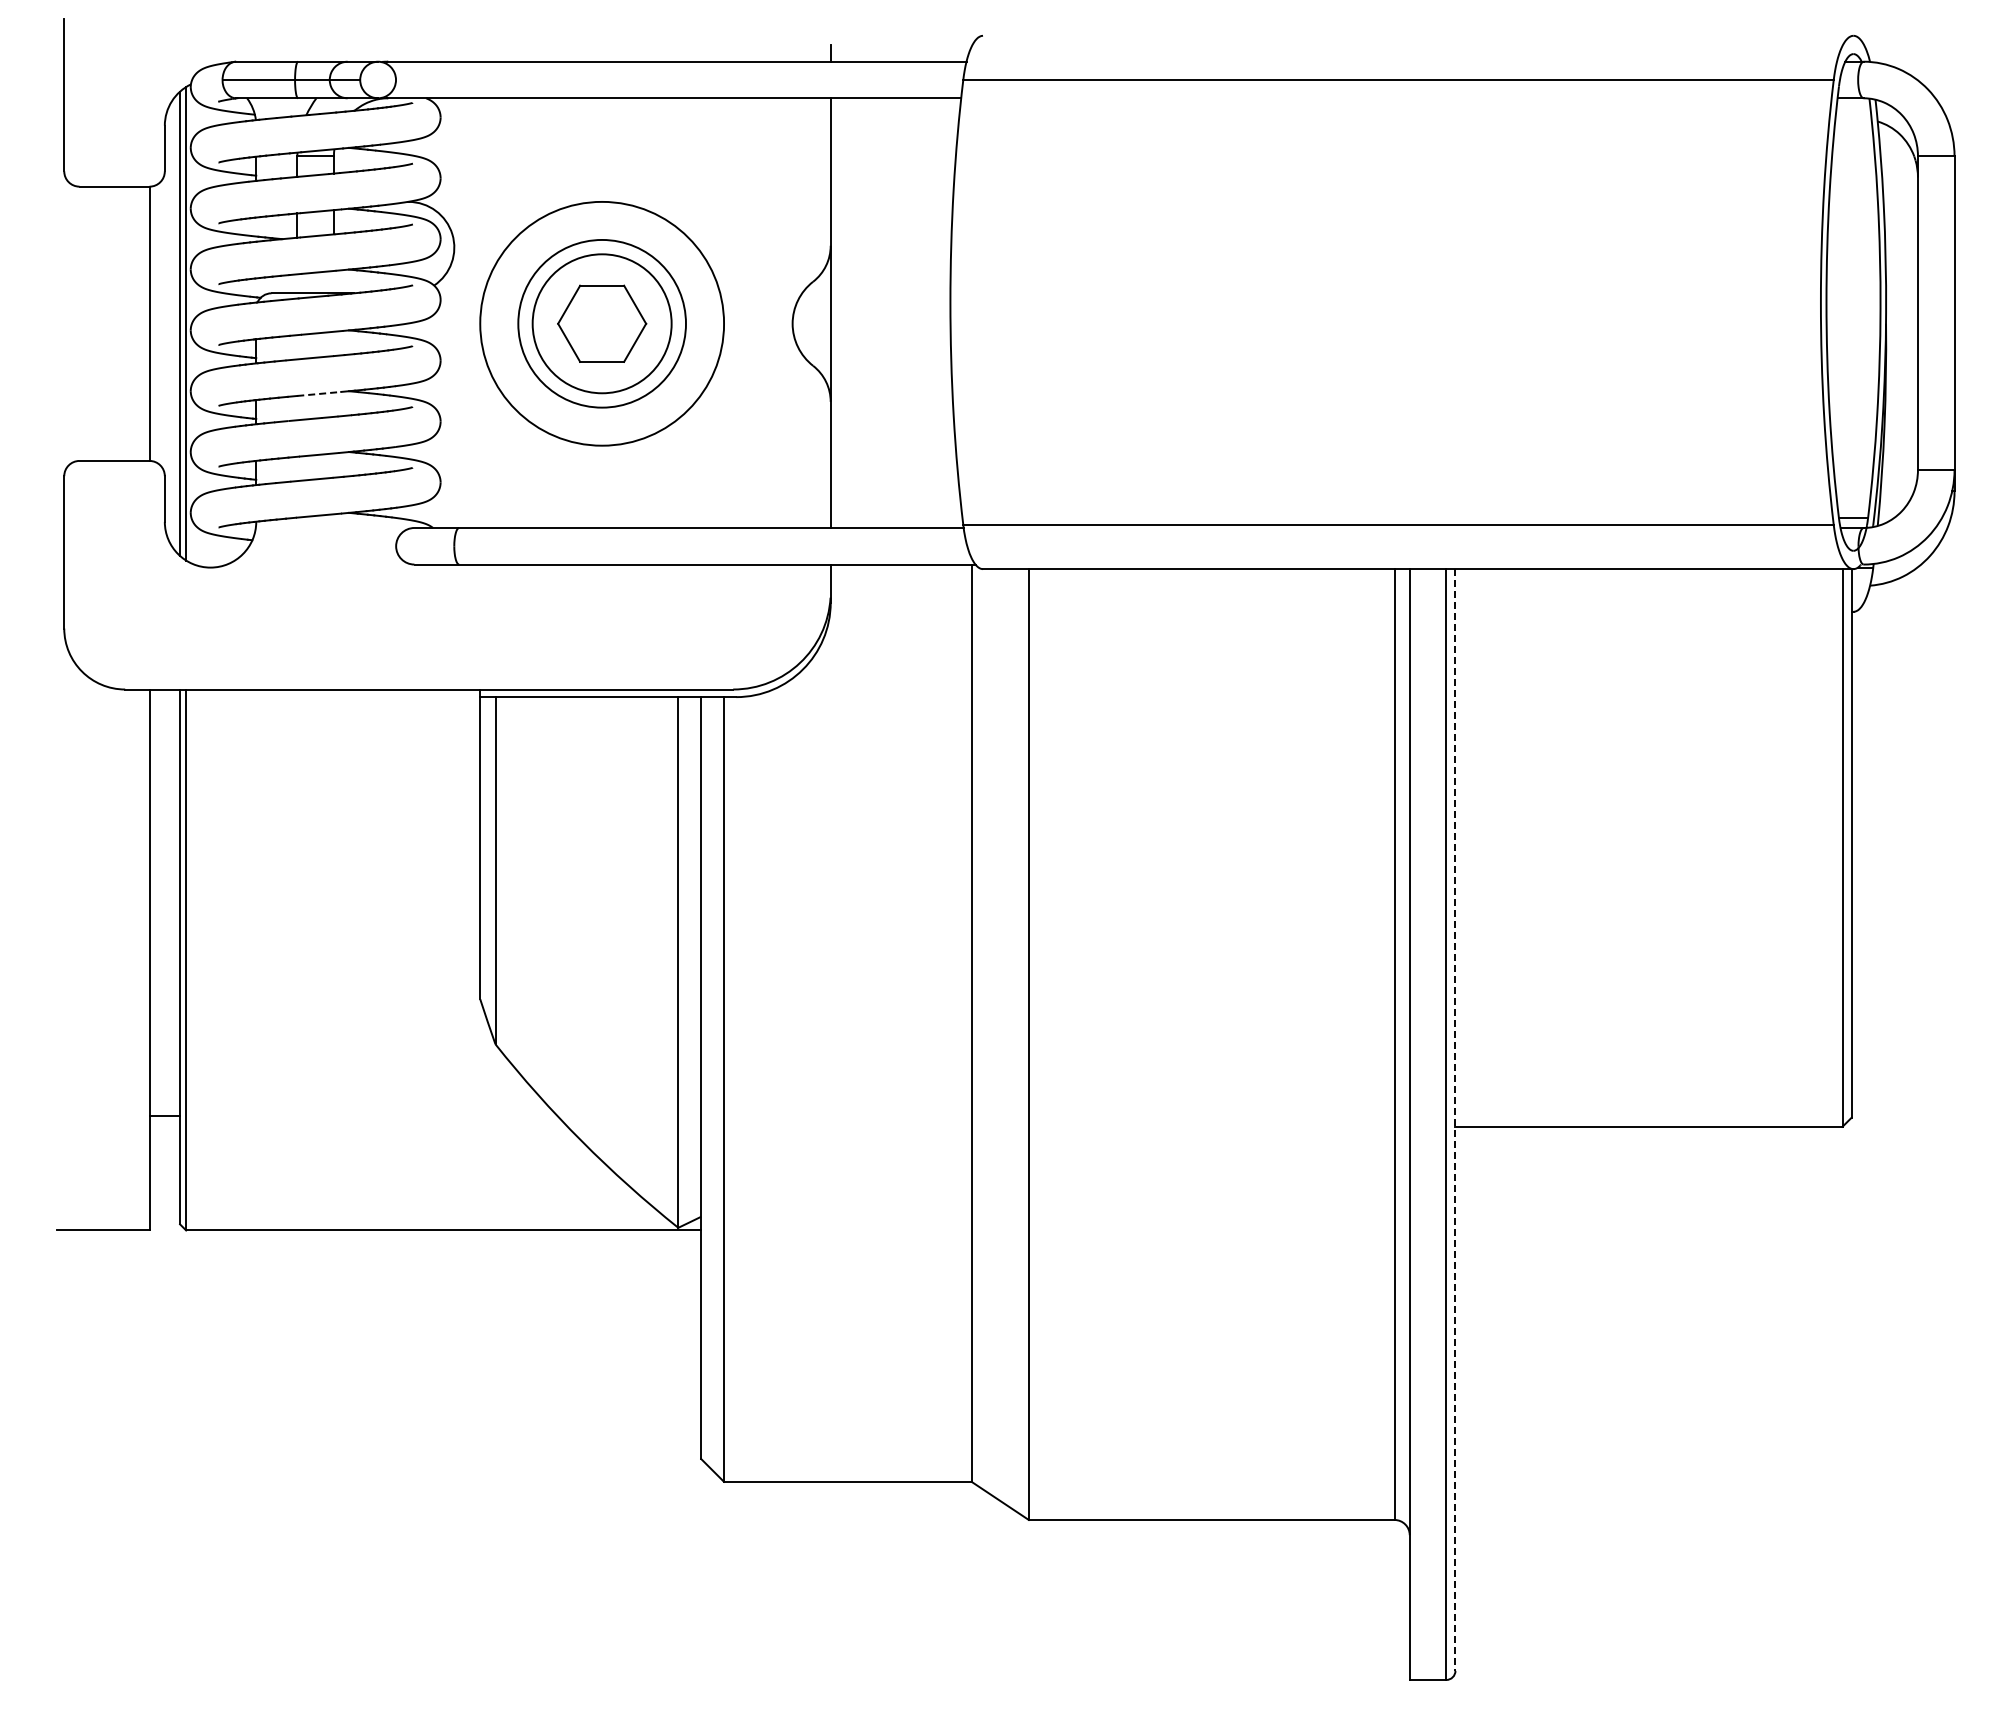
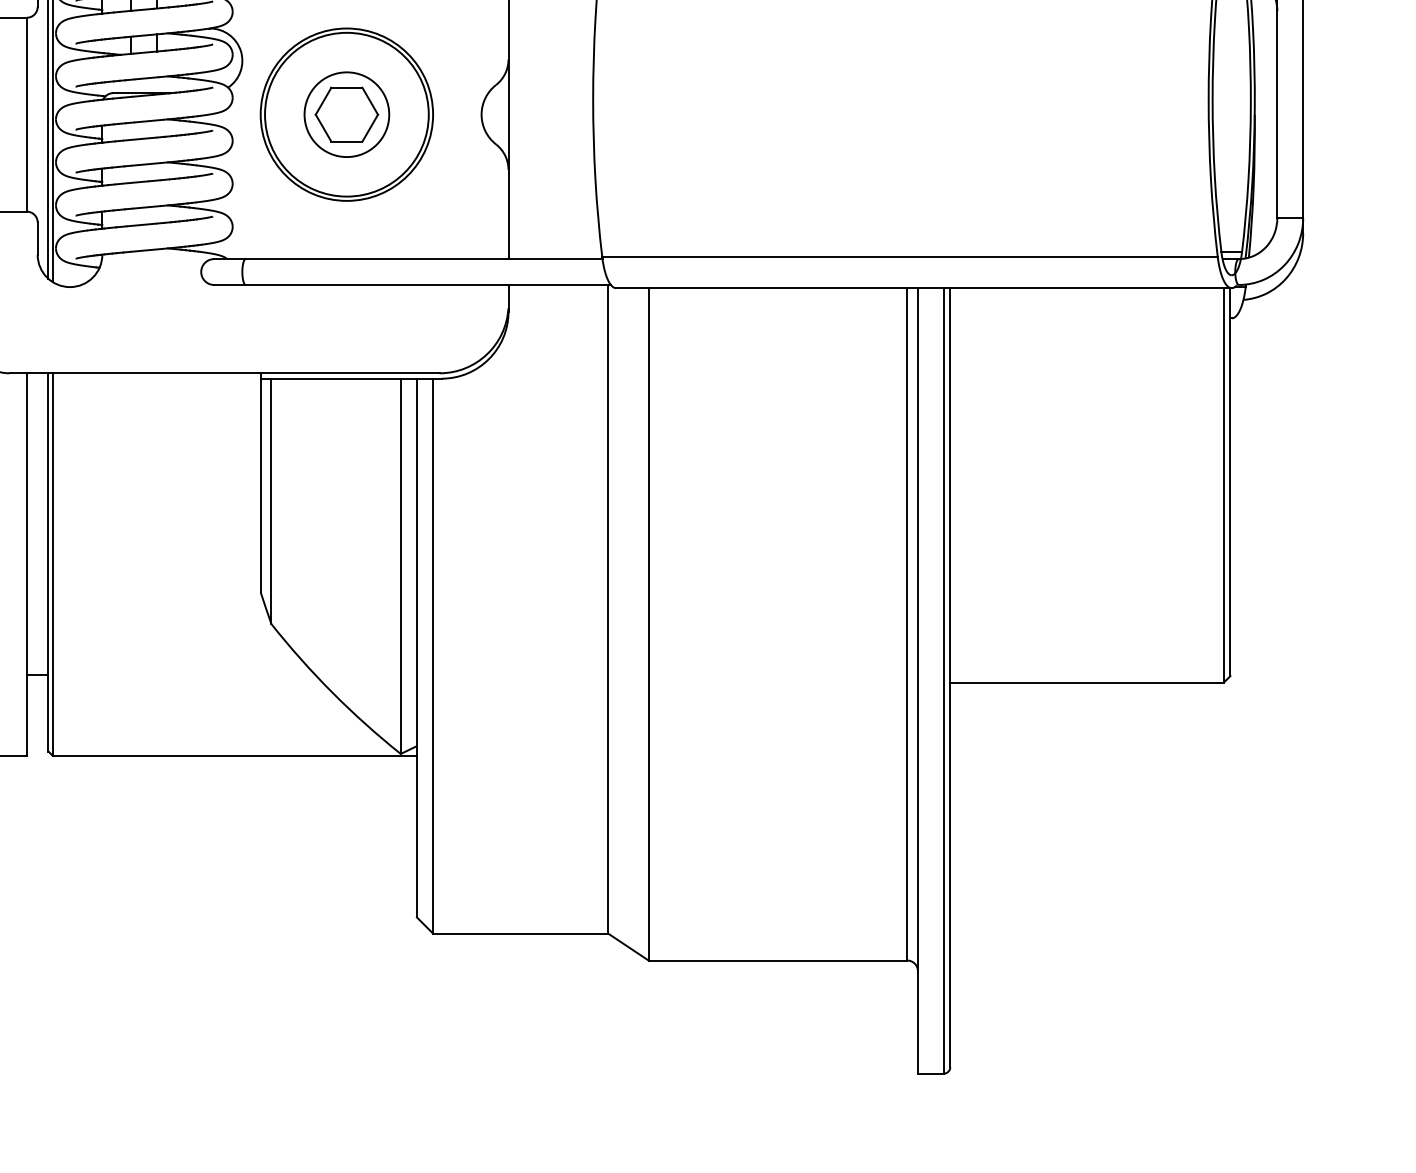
circle: (601, 323) -> (346, 114), size x1.67
circle: (602, 323) -> (347, 114), size x0.71
line: (319, 394) -> (147, 164), dashed -> solid
line: (1455, 1119) -> (950, 677), dashed -> solid

